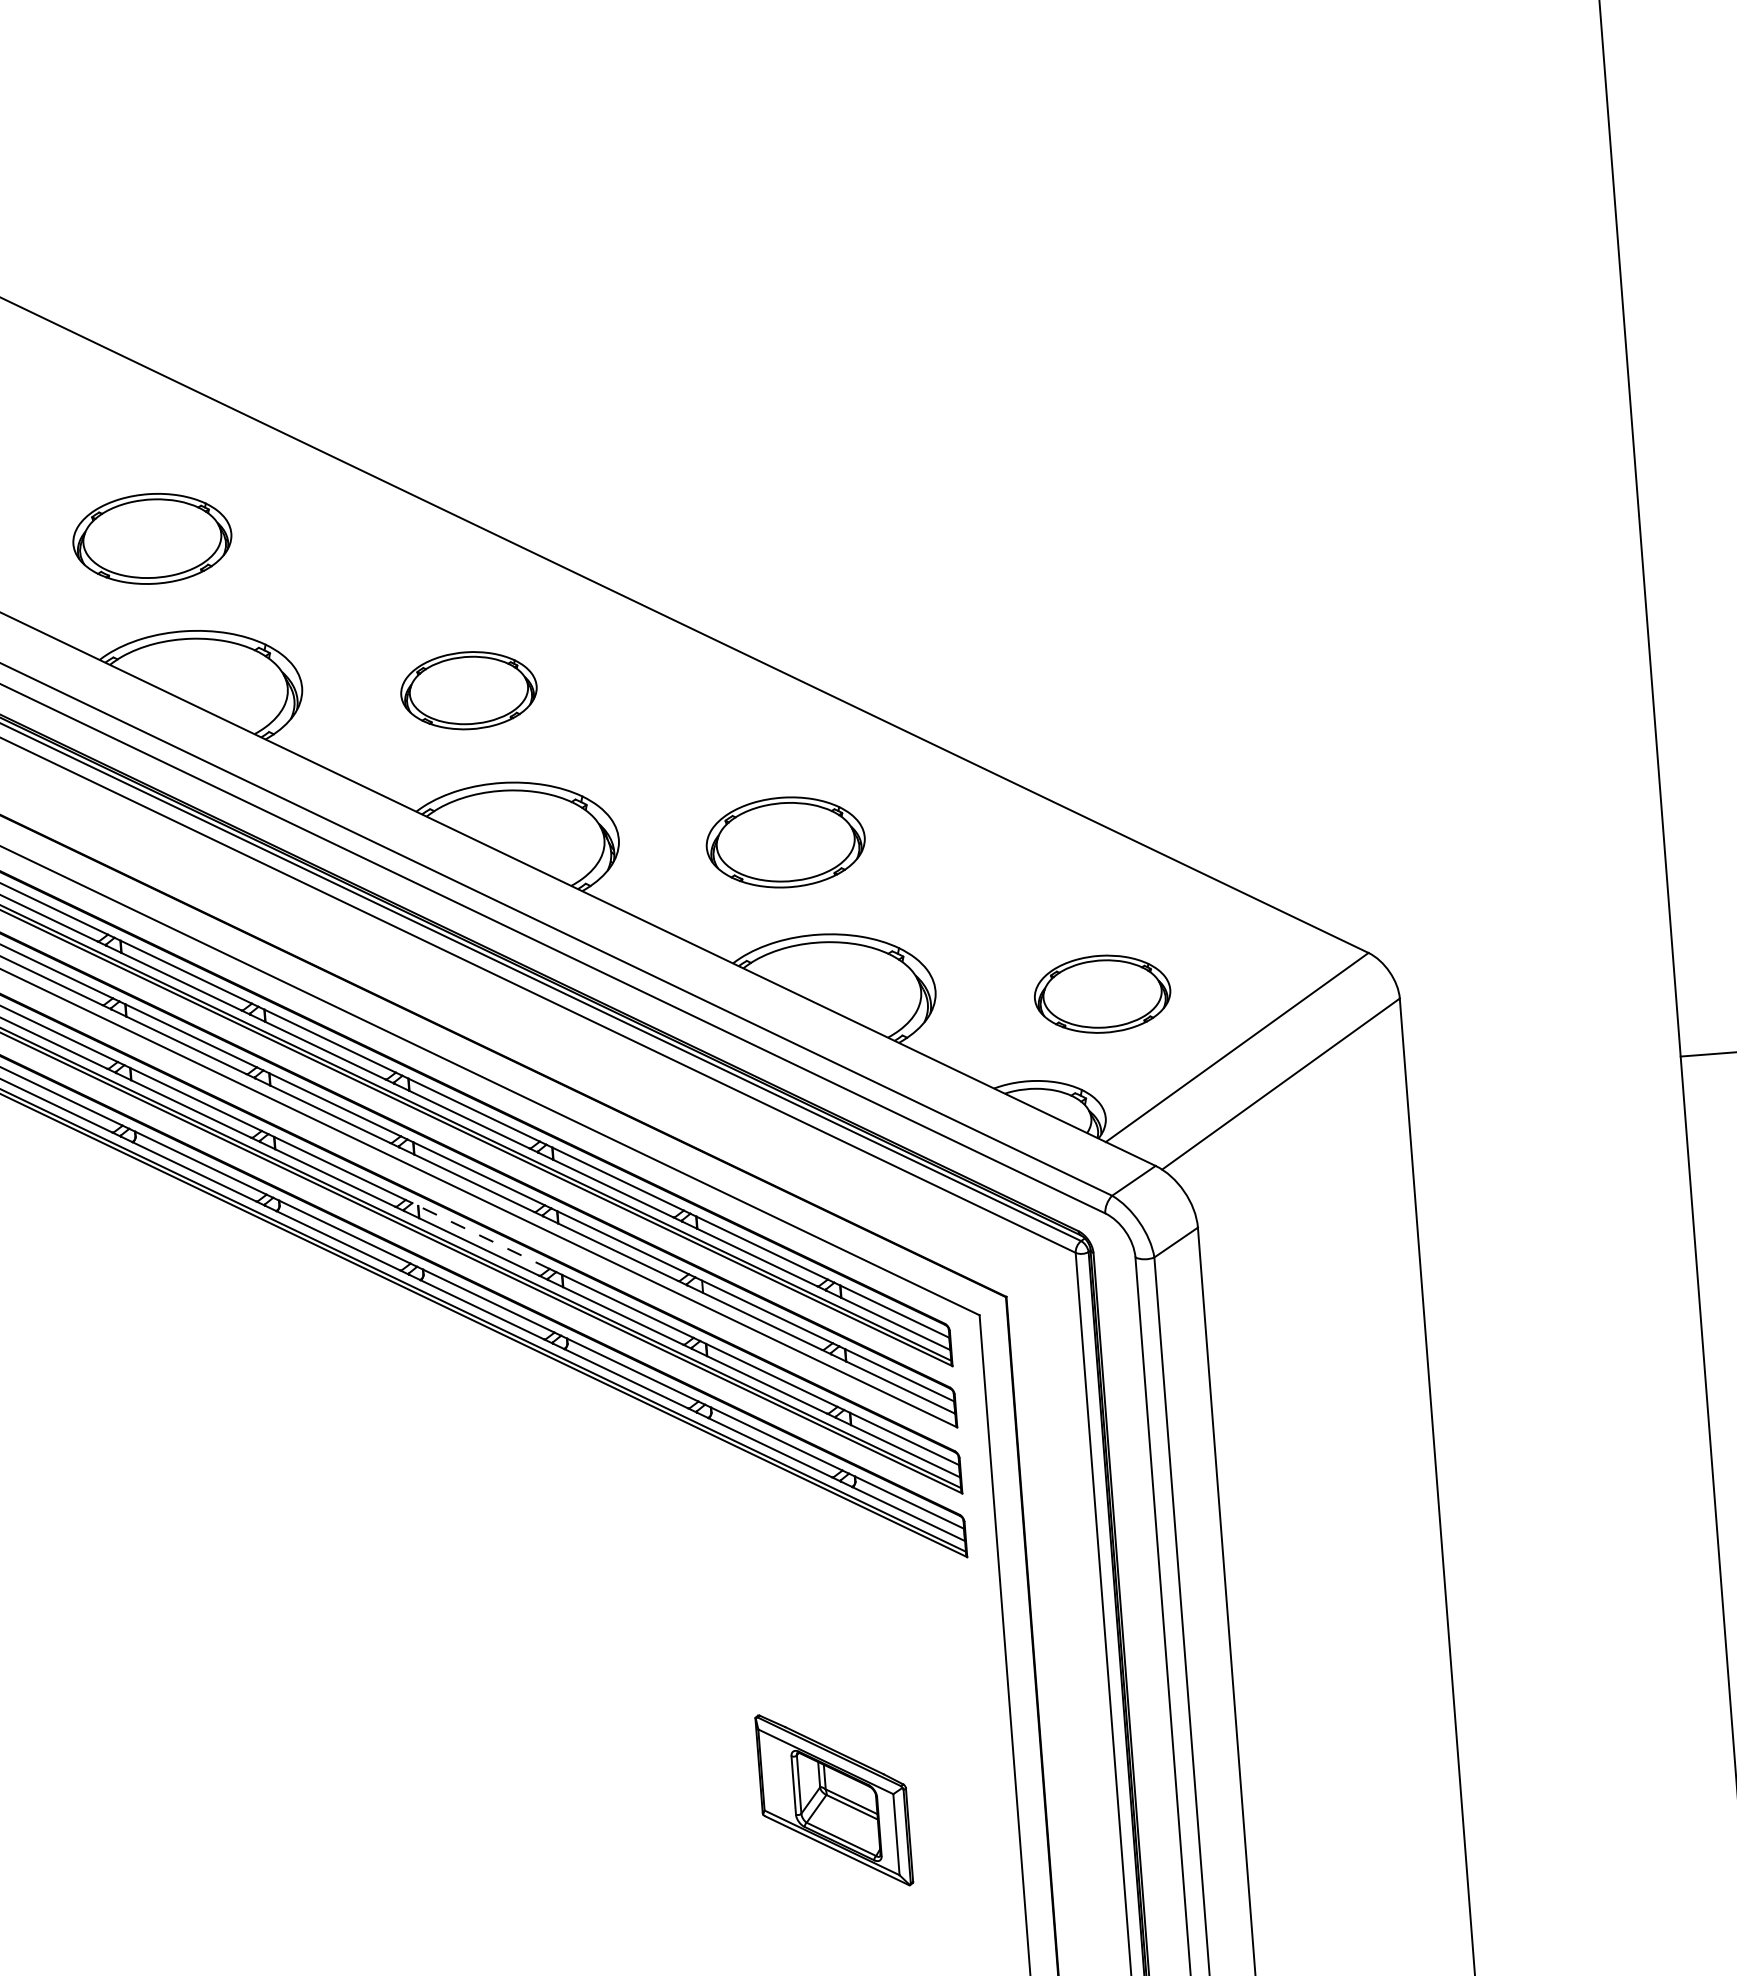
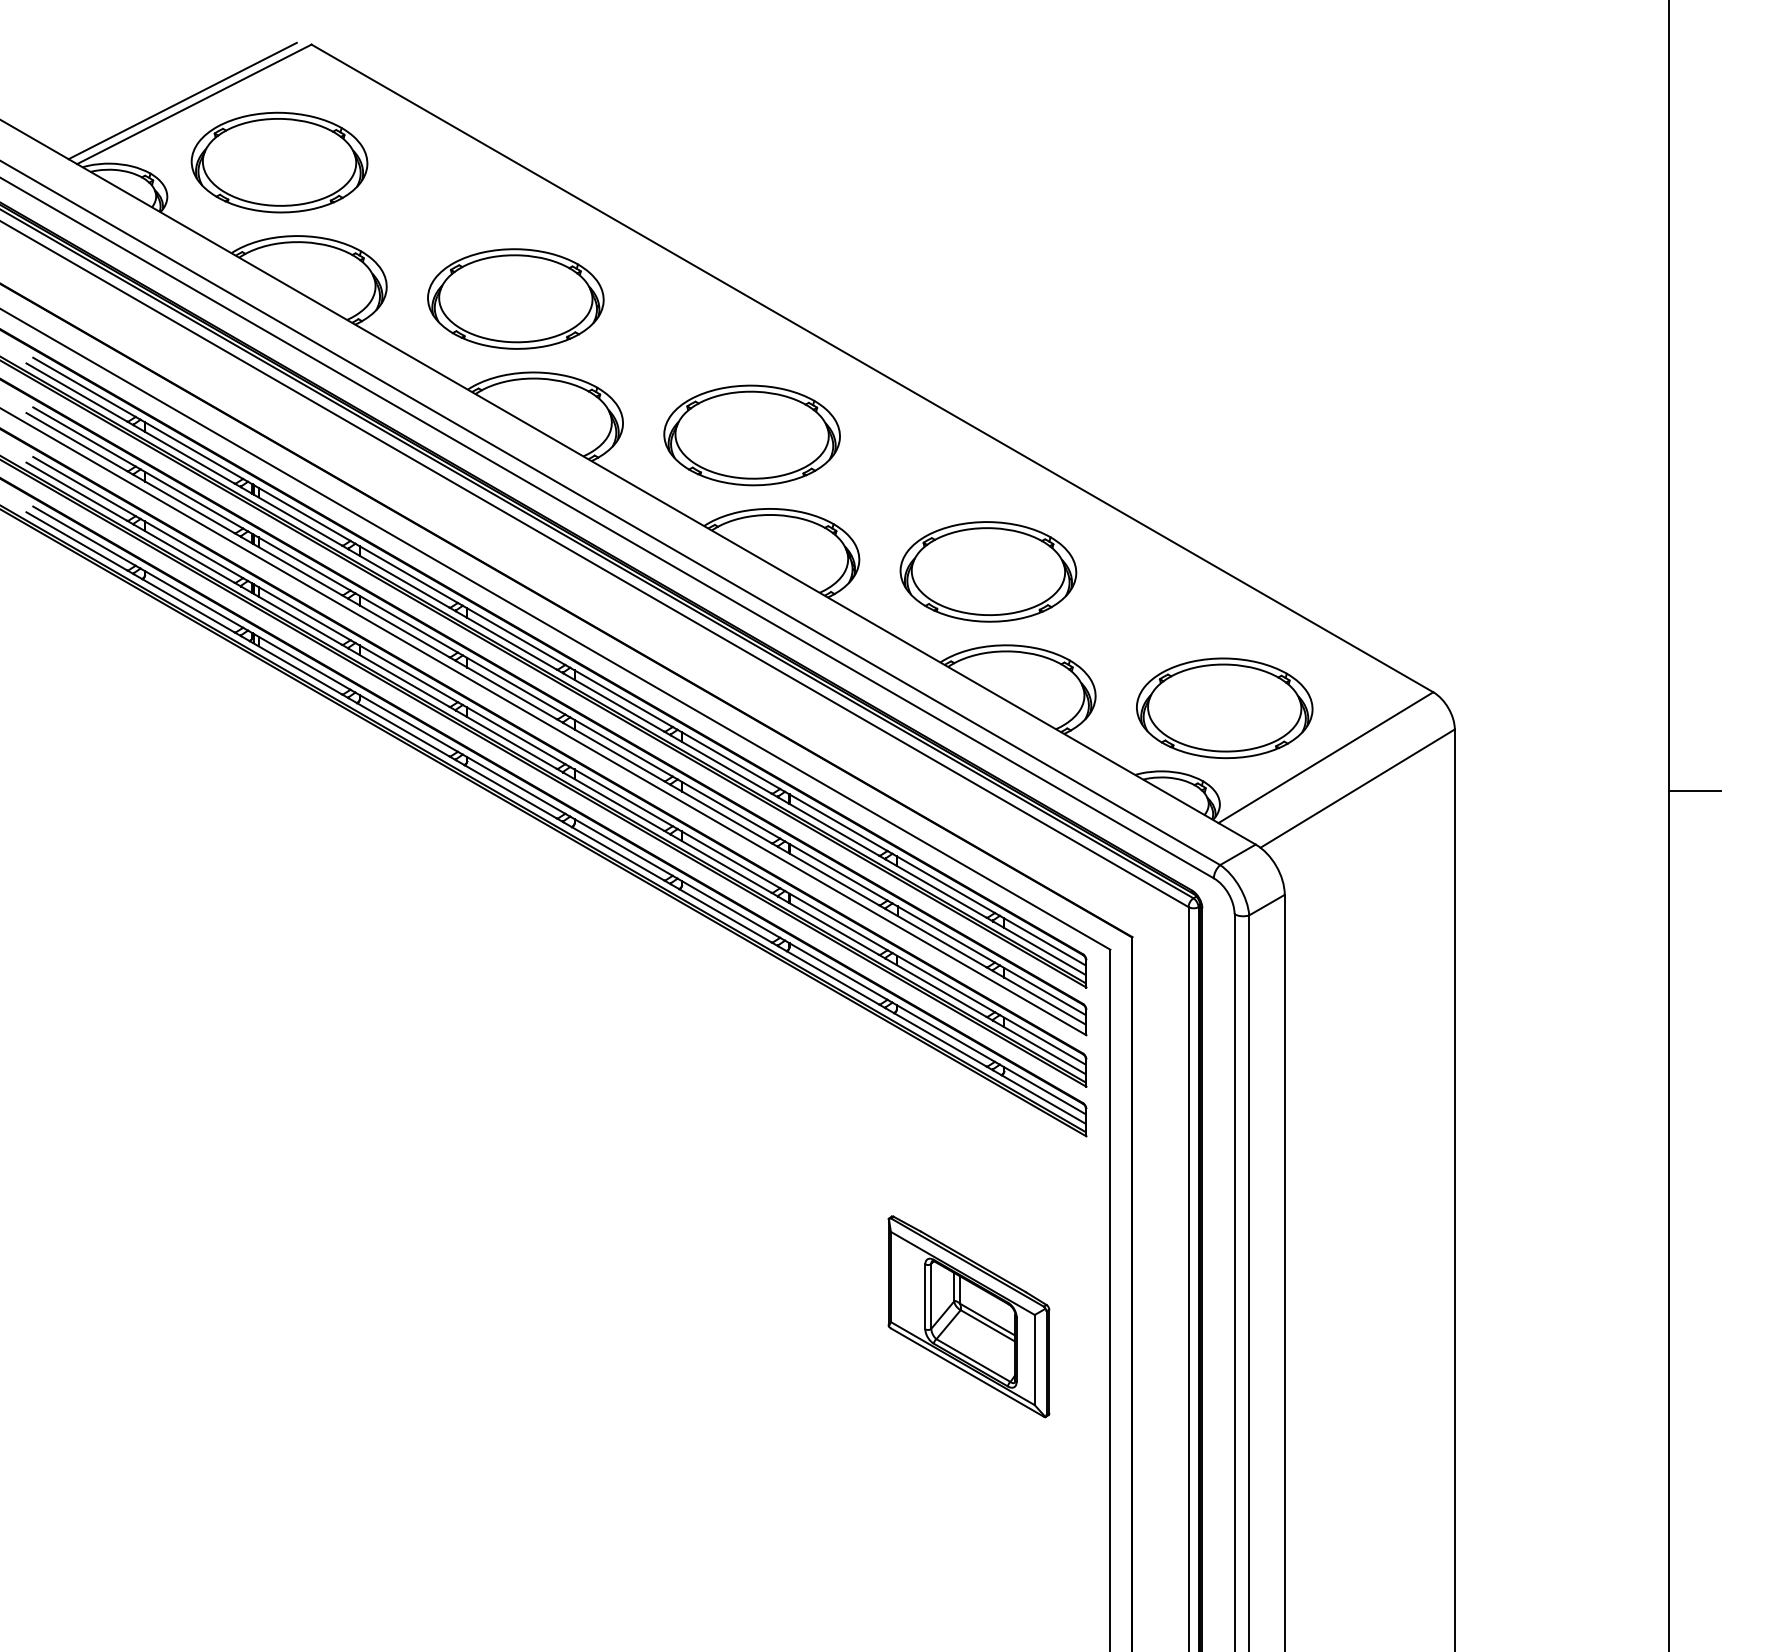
part: (151, 538) -> (515, 298), size x1.43
part: (468, 690) -> (751, 435), size x1.67
part: (785, 841) -> (988, 571), size x1.43
part: (1102, 994) -> (1224, 708), size x1.67
line: (480, 1235) -> (728, 858), dashed -> solid
part: (833, 1799) -> (968, 1316), size x1.43

